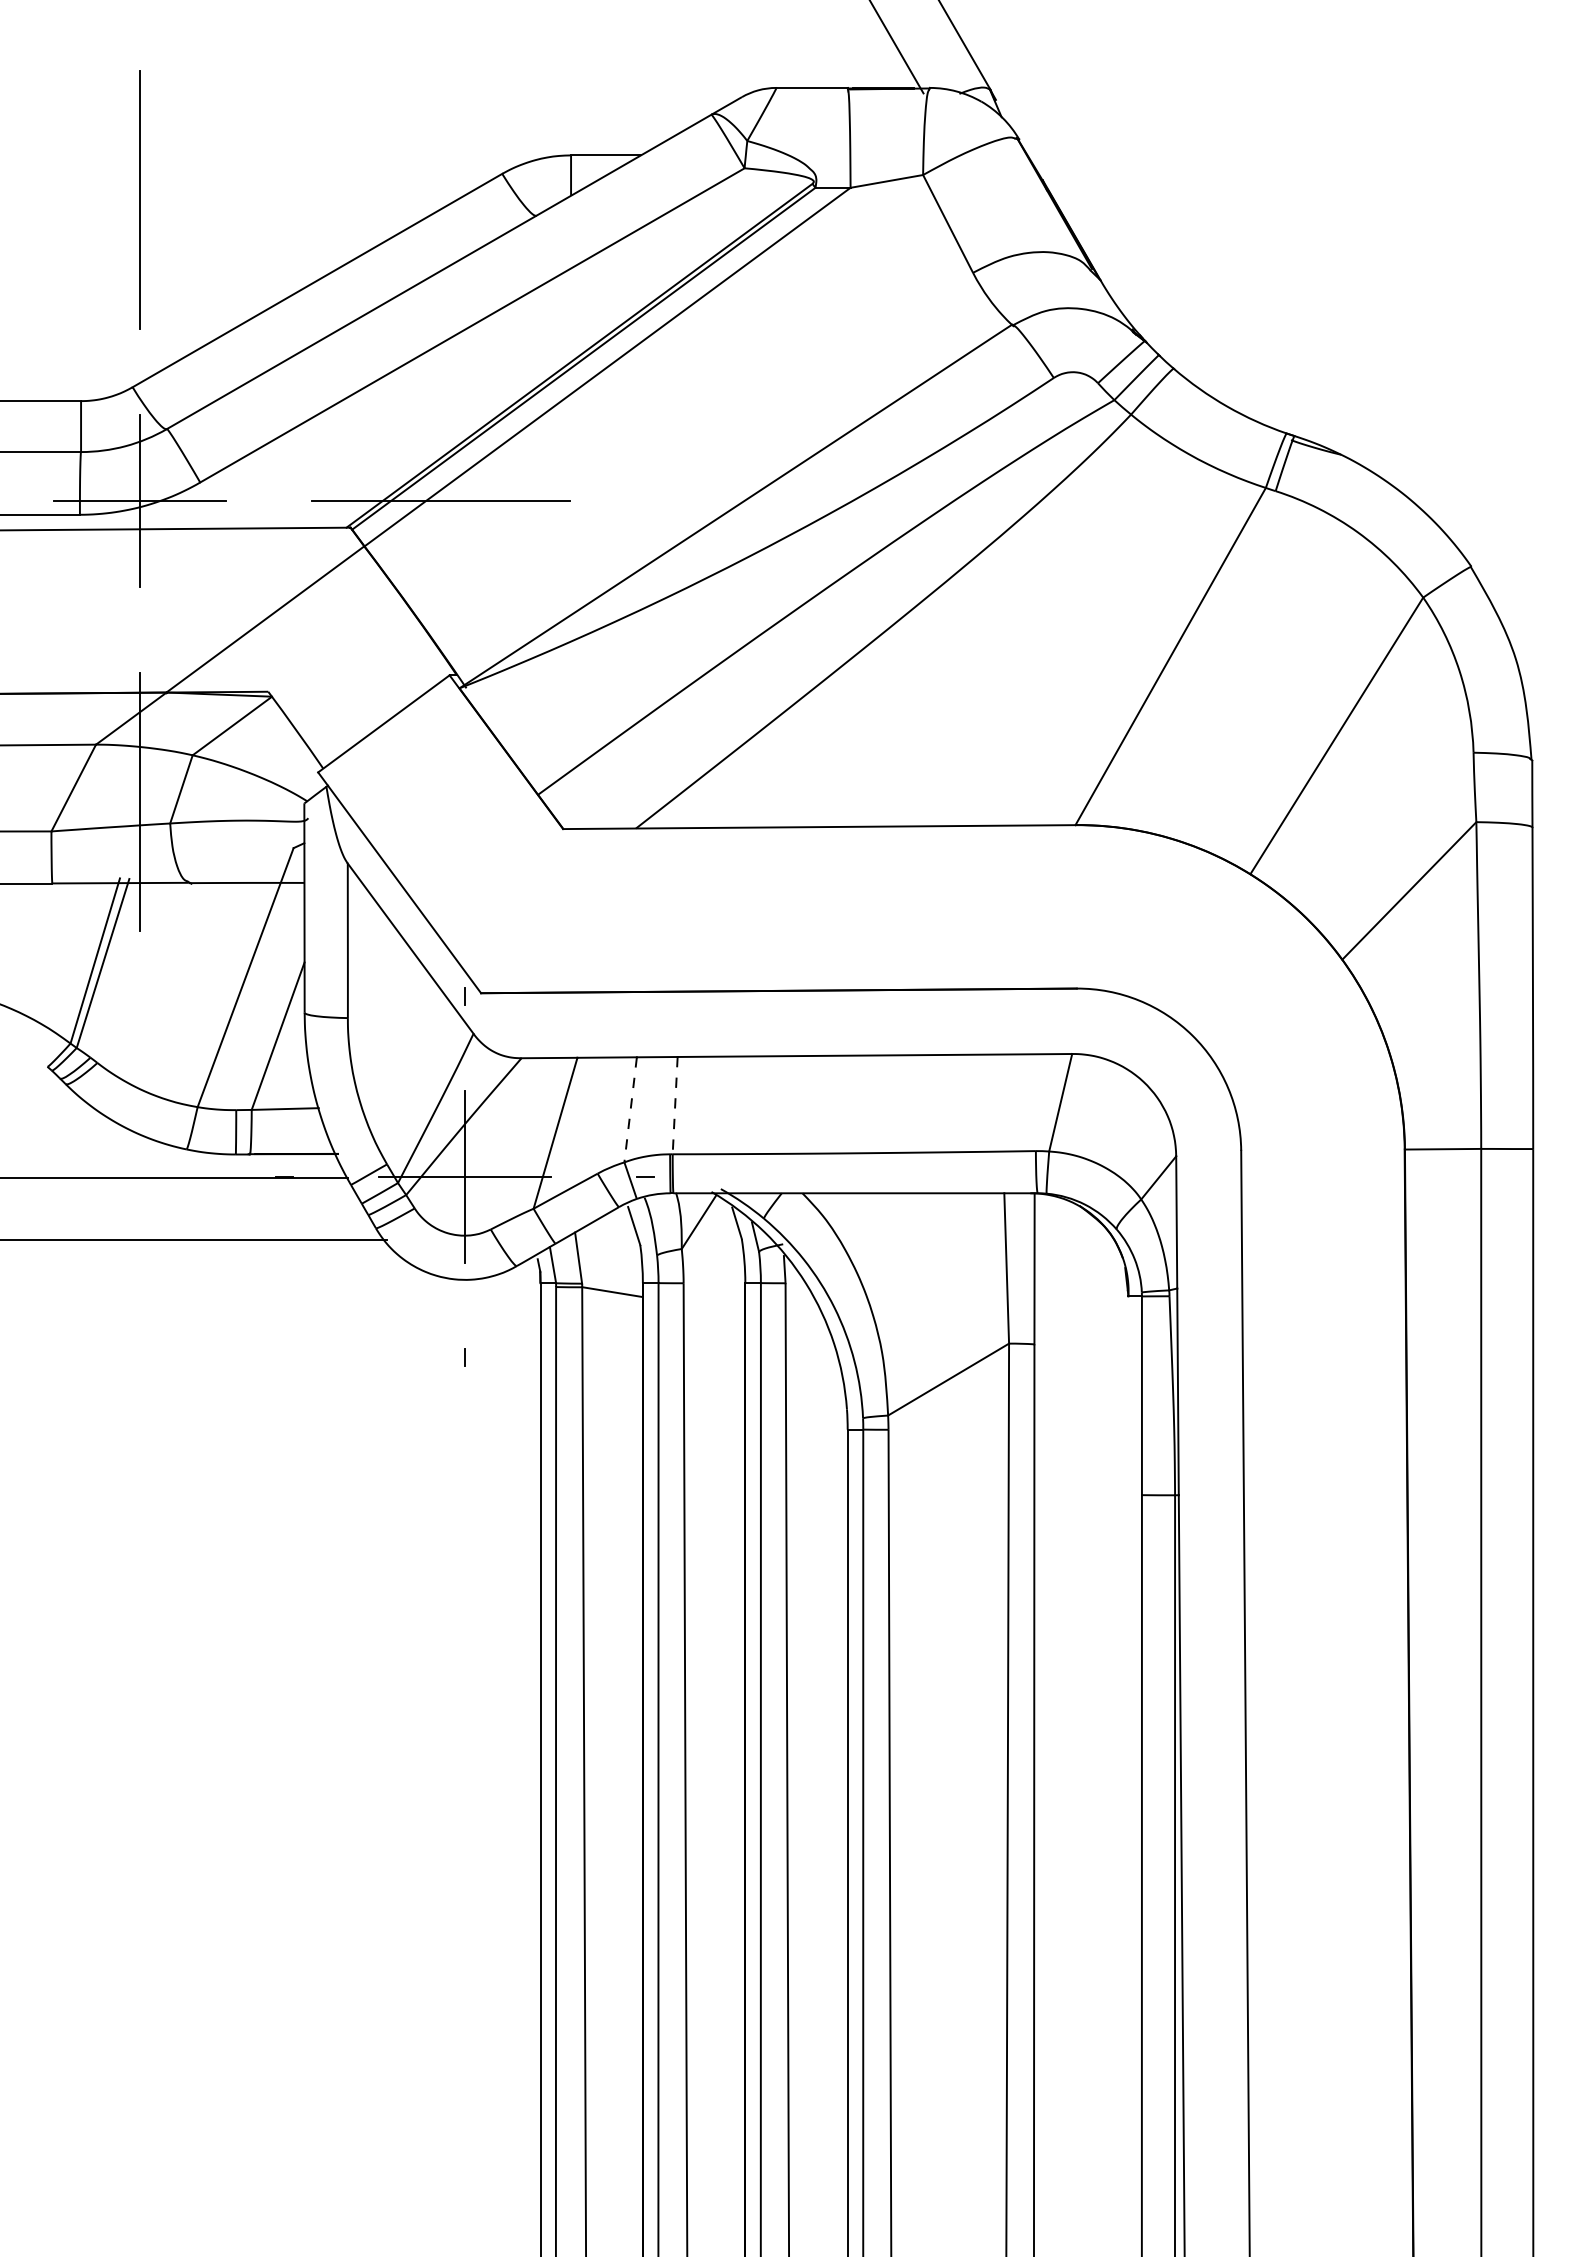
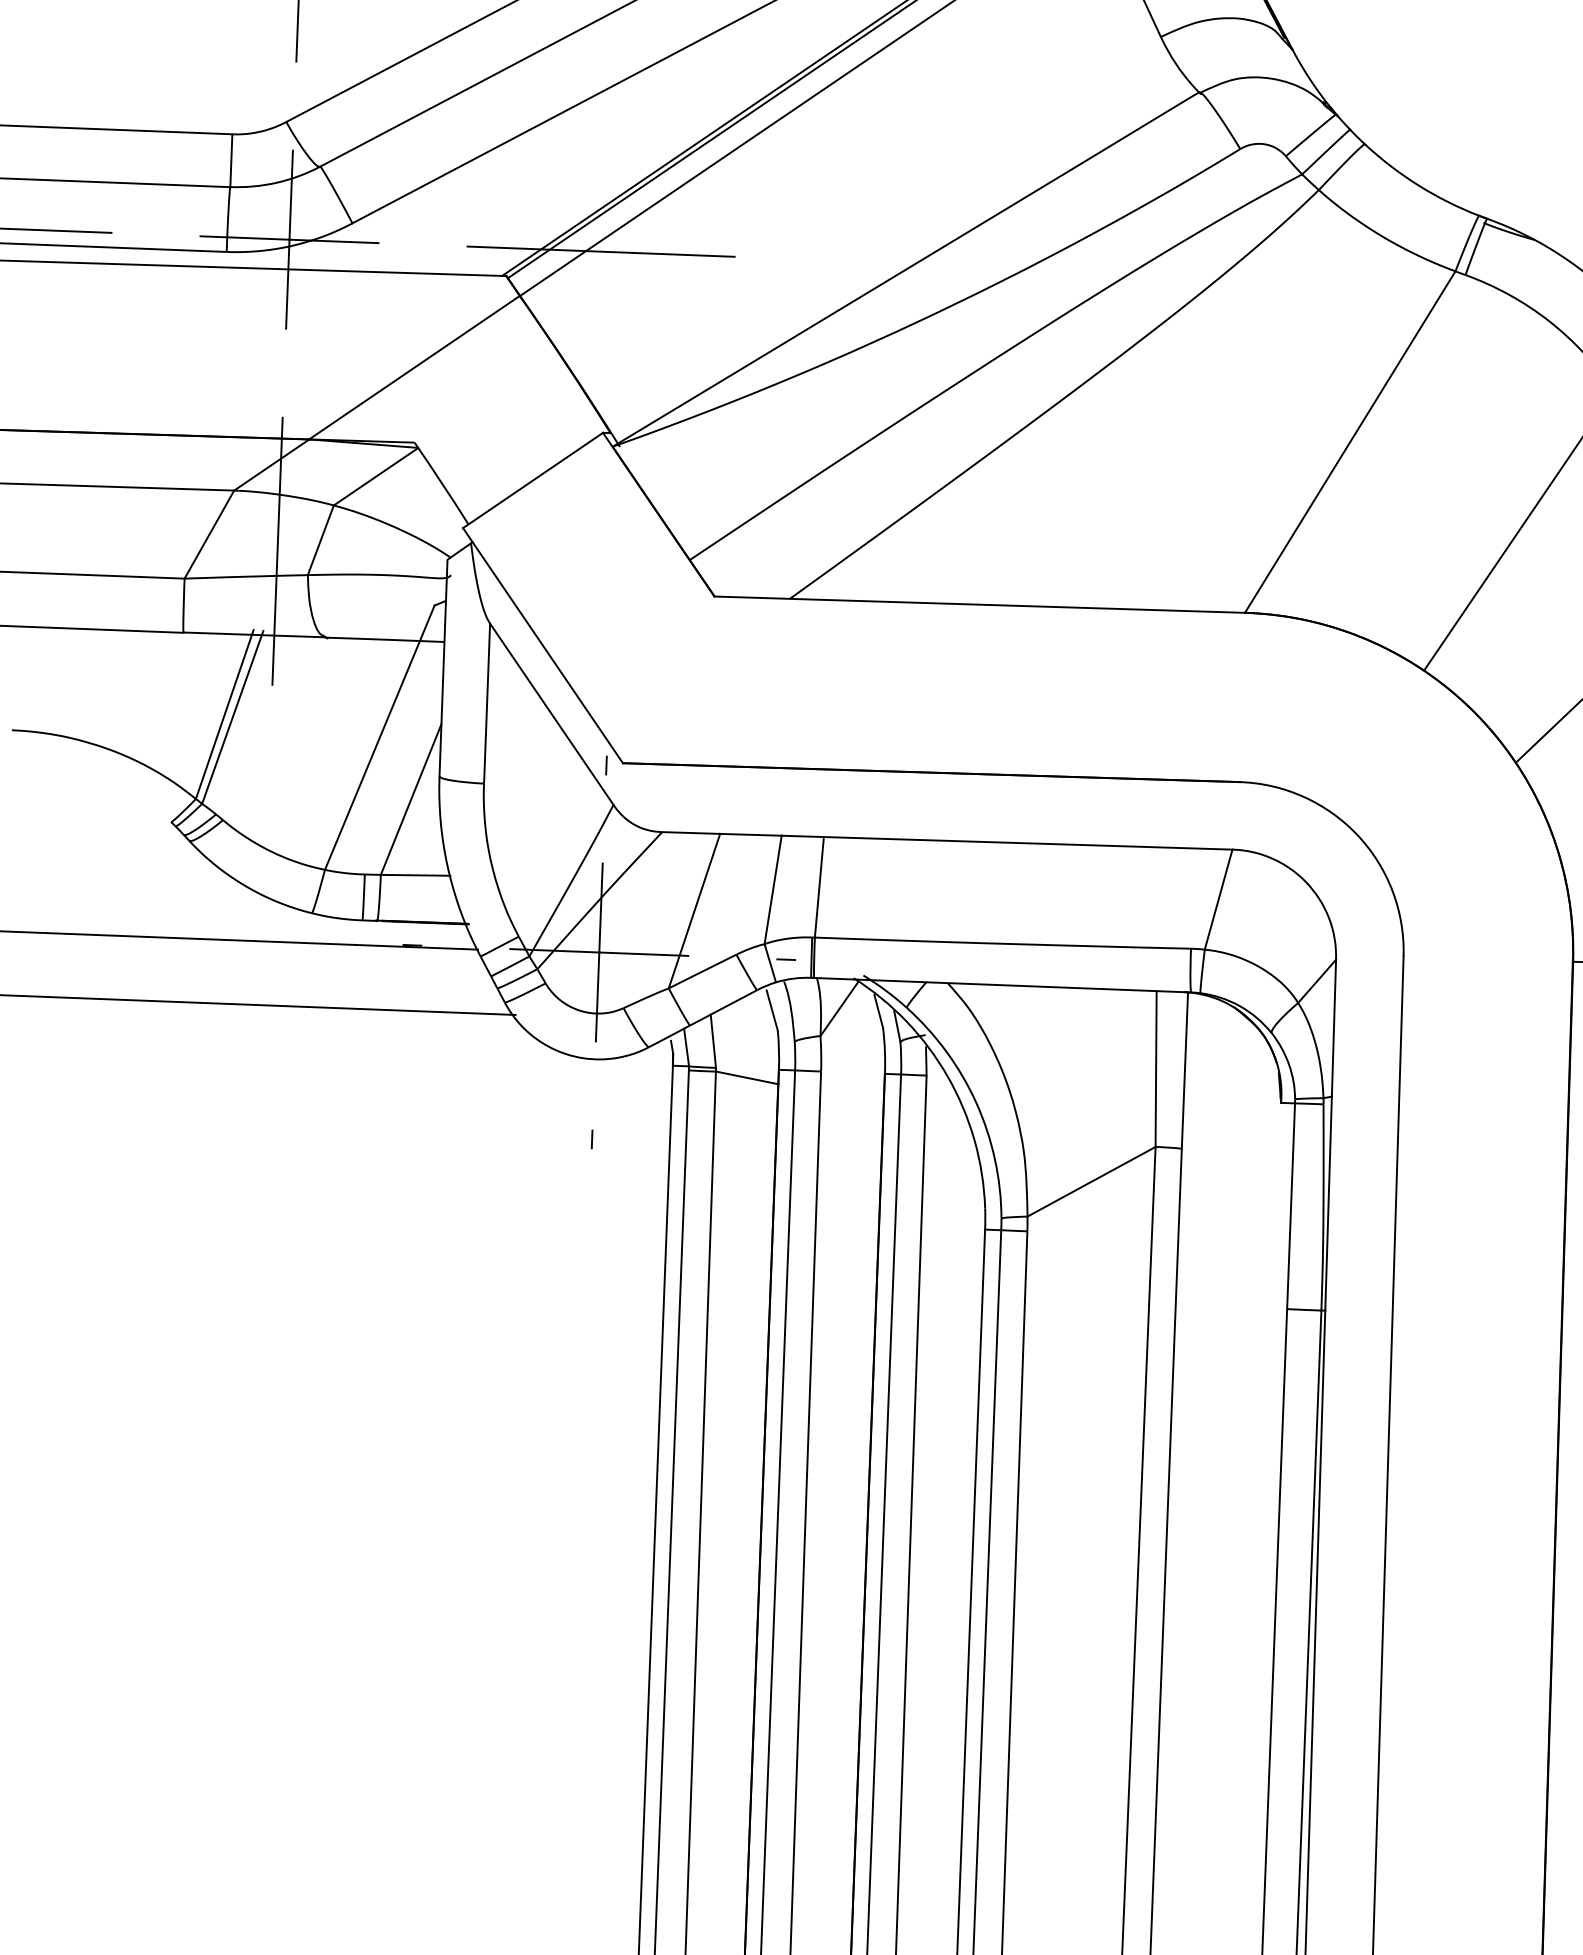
line: (675, 1105) -> (819, 887), dashed -> solid
line: (630, 1109) -> (772, 889), dashed -> solid

